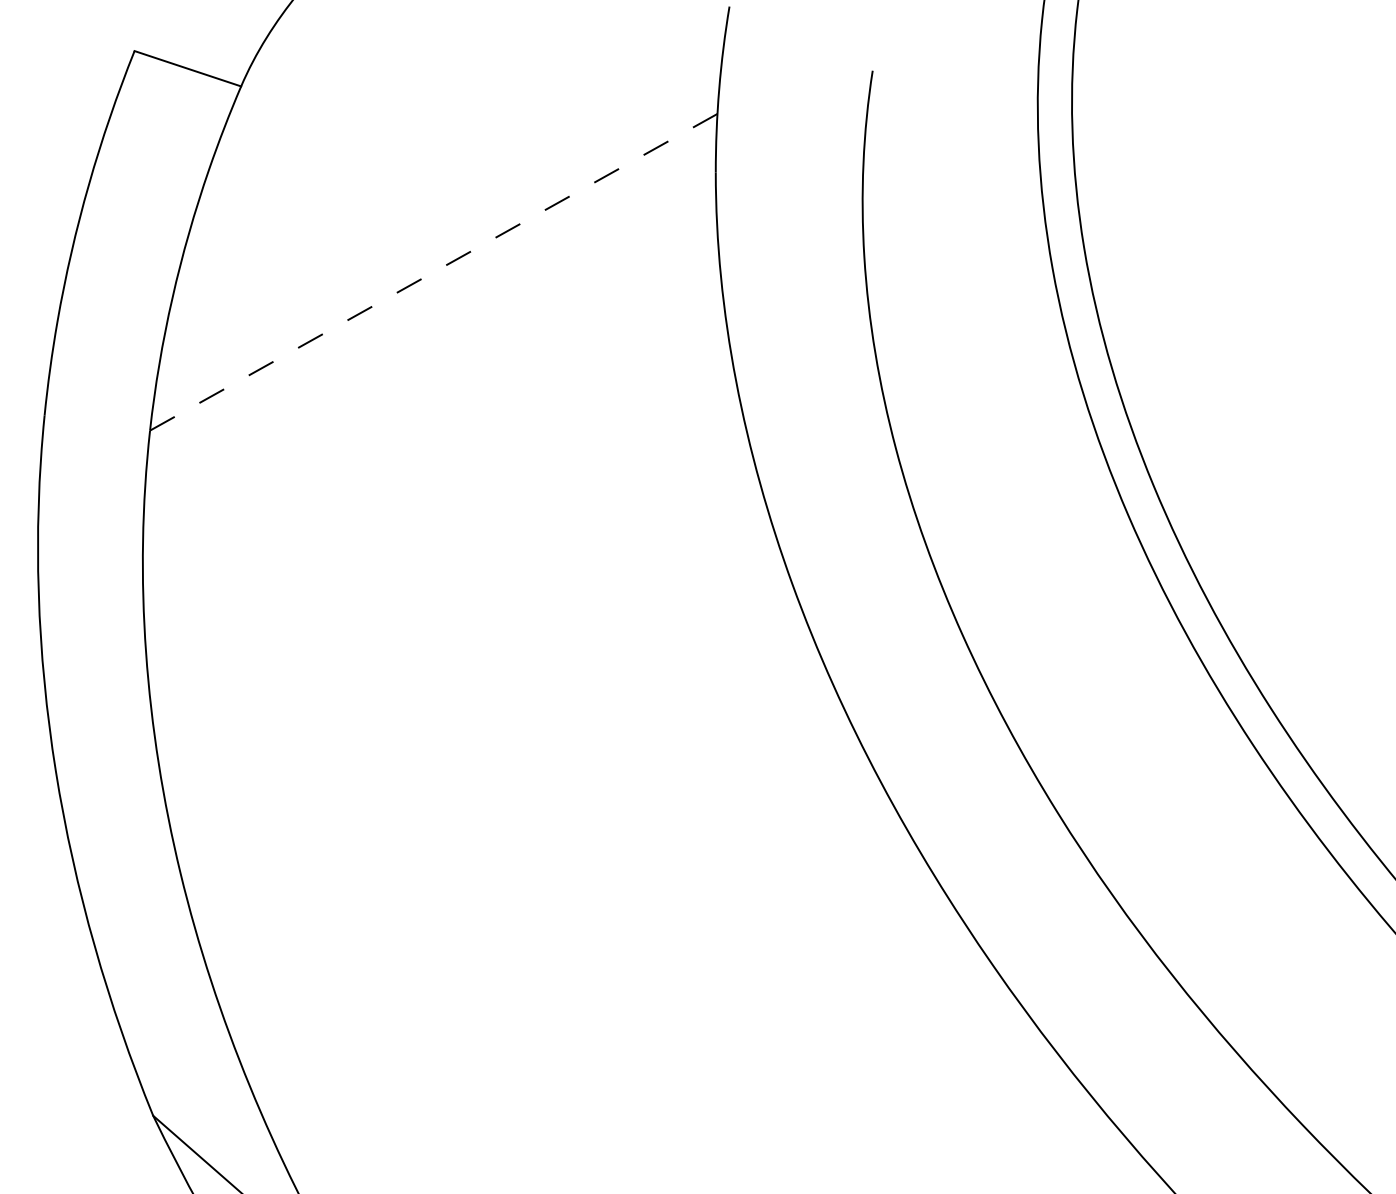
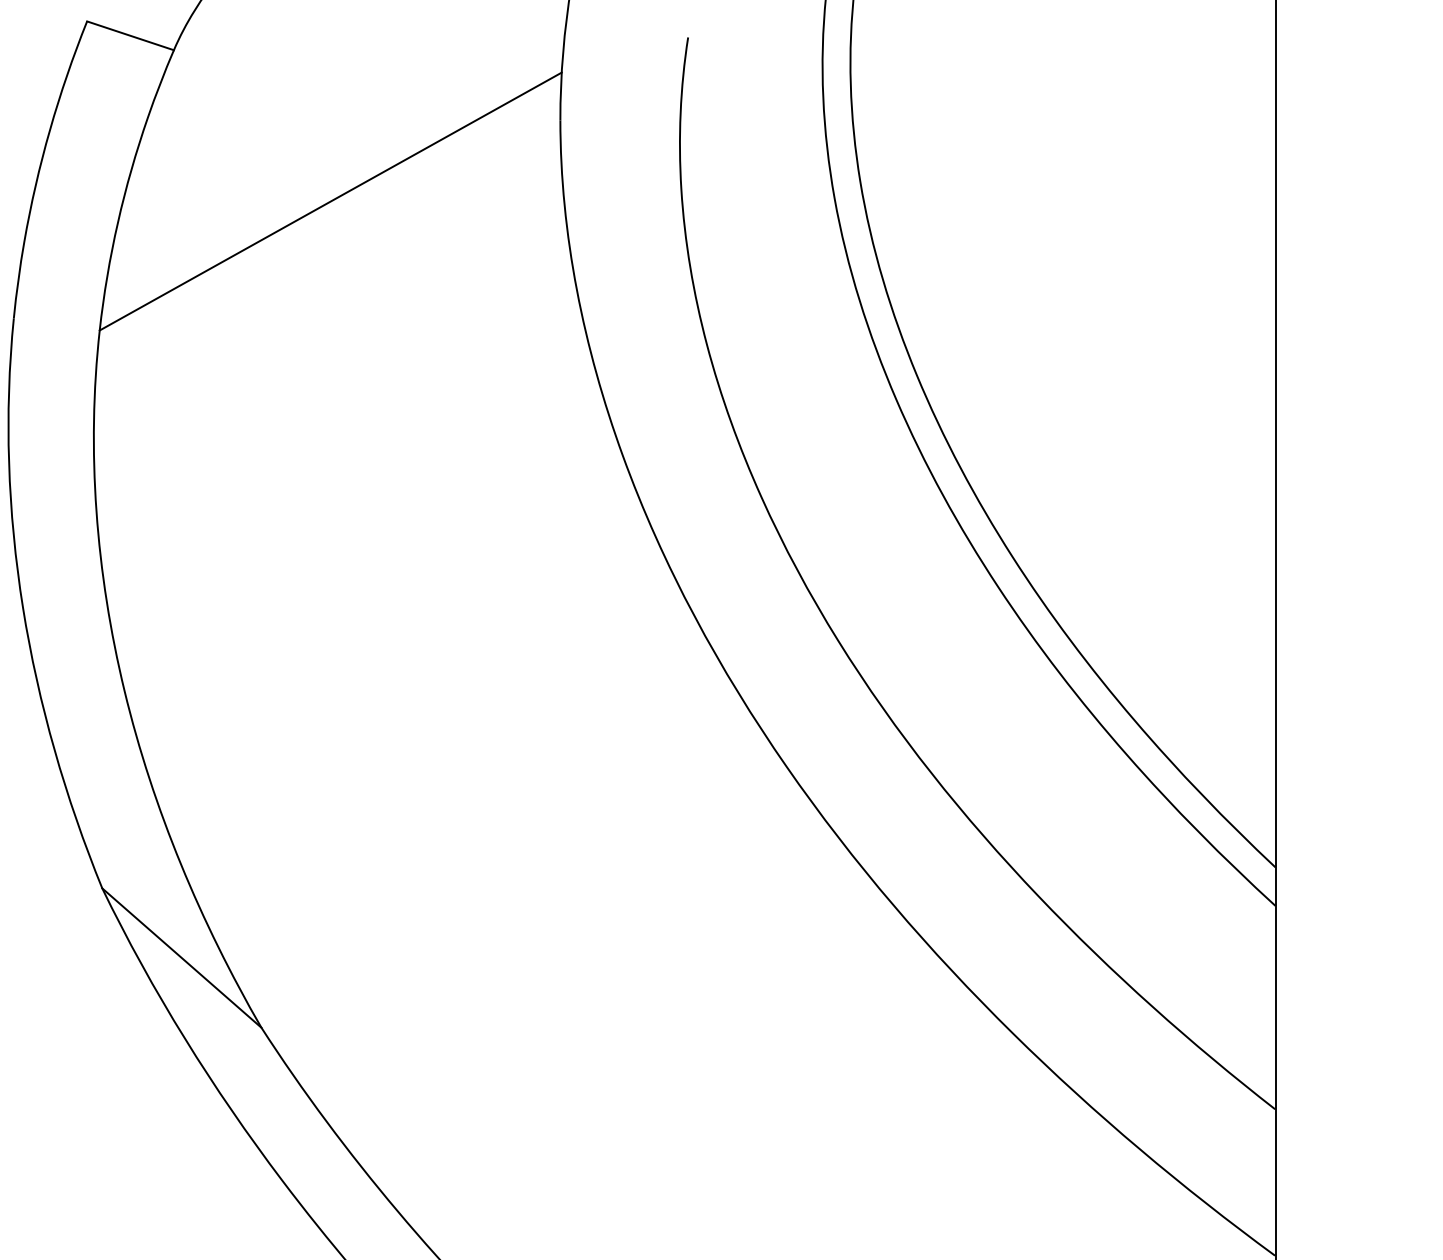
line: (433, 272) -> (330, 201), dashed -> solid

